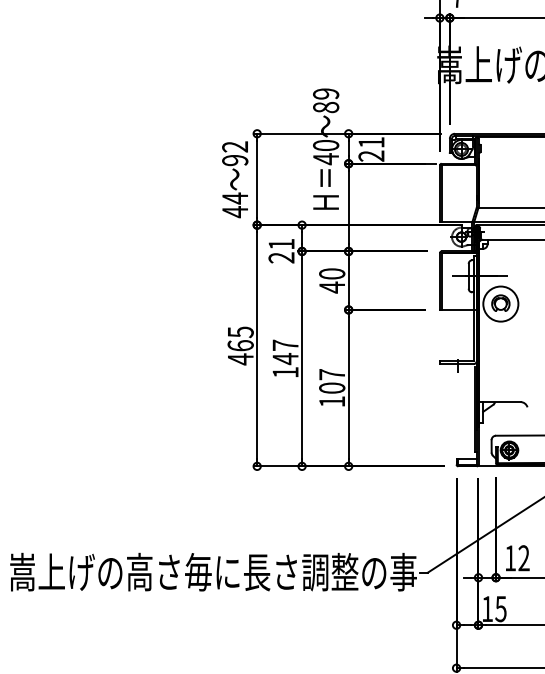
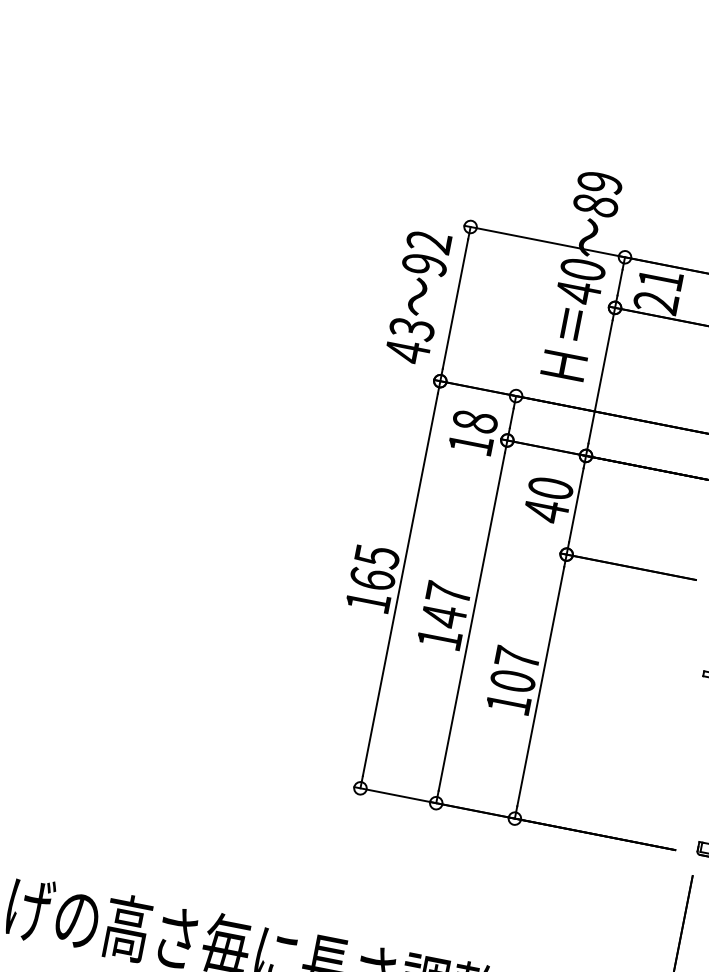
text: (235, 198) -> (412, 329), 44 -> 43
text: (281, 250) -> (472, 432), 21 -> 18
text: (240, 359) -> (367, 602), 465 -> 165

